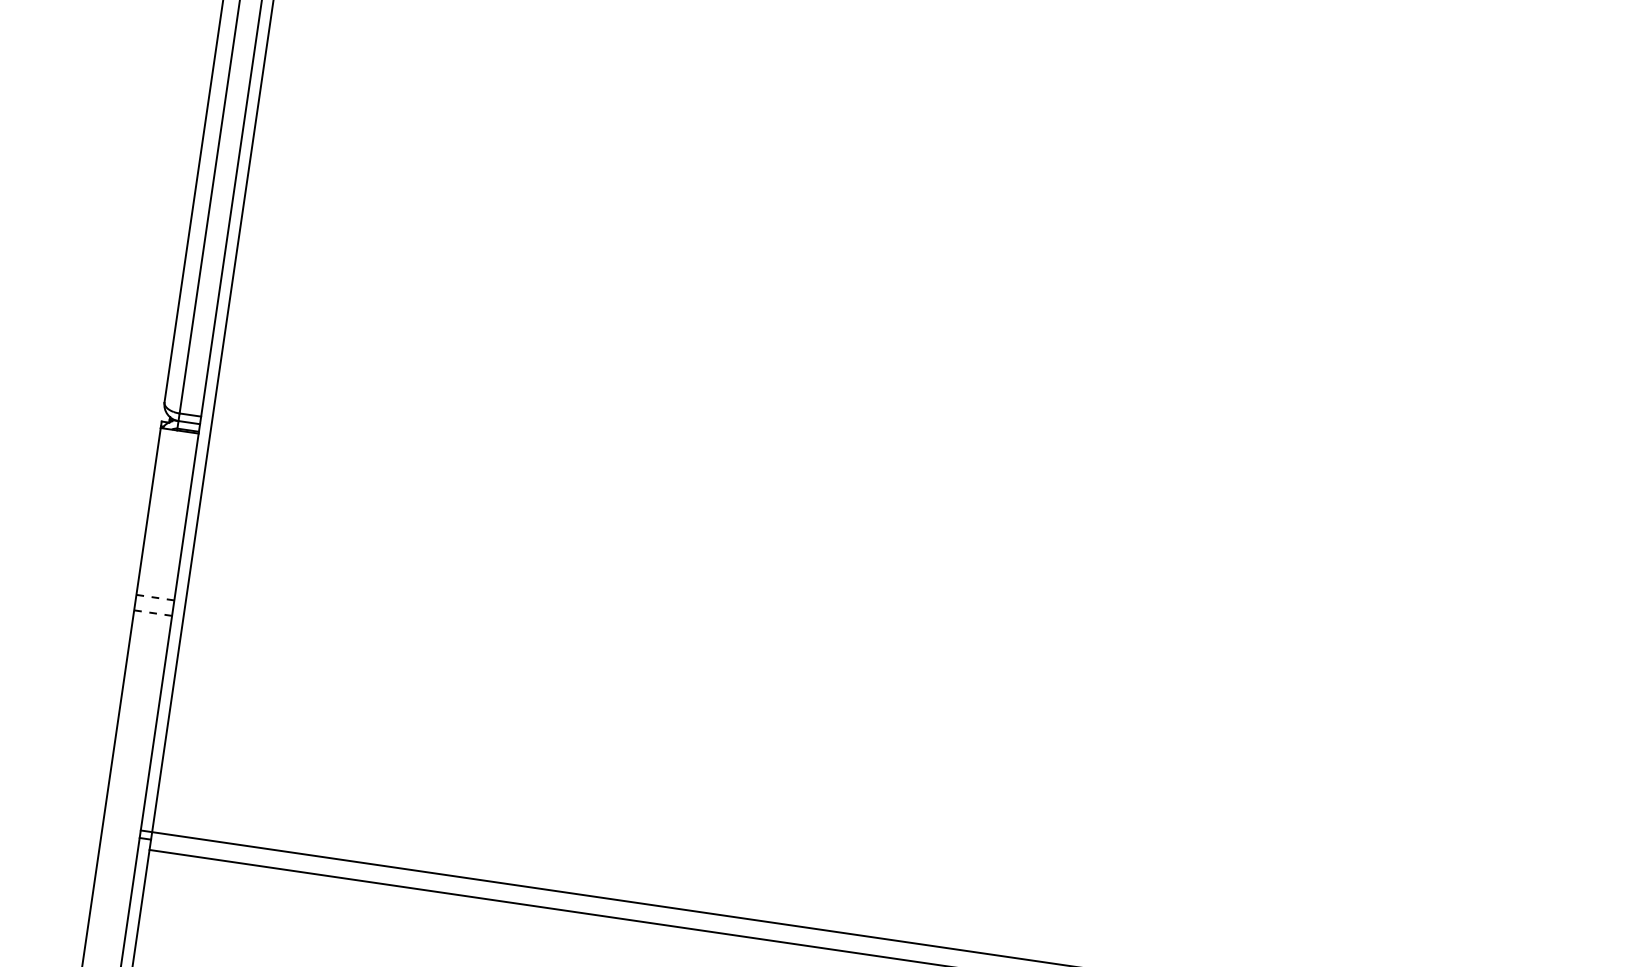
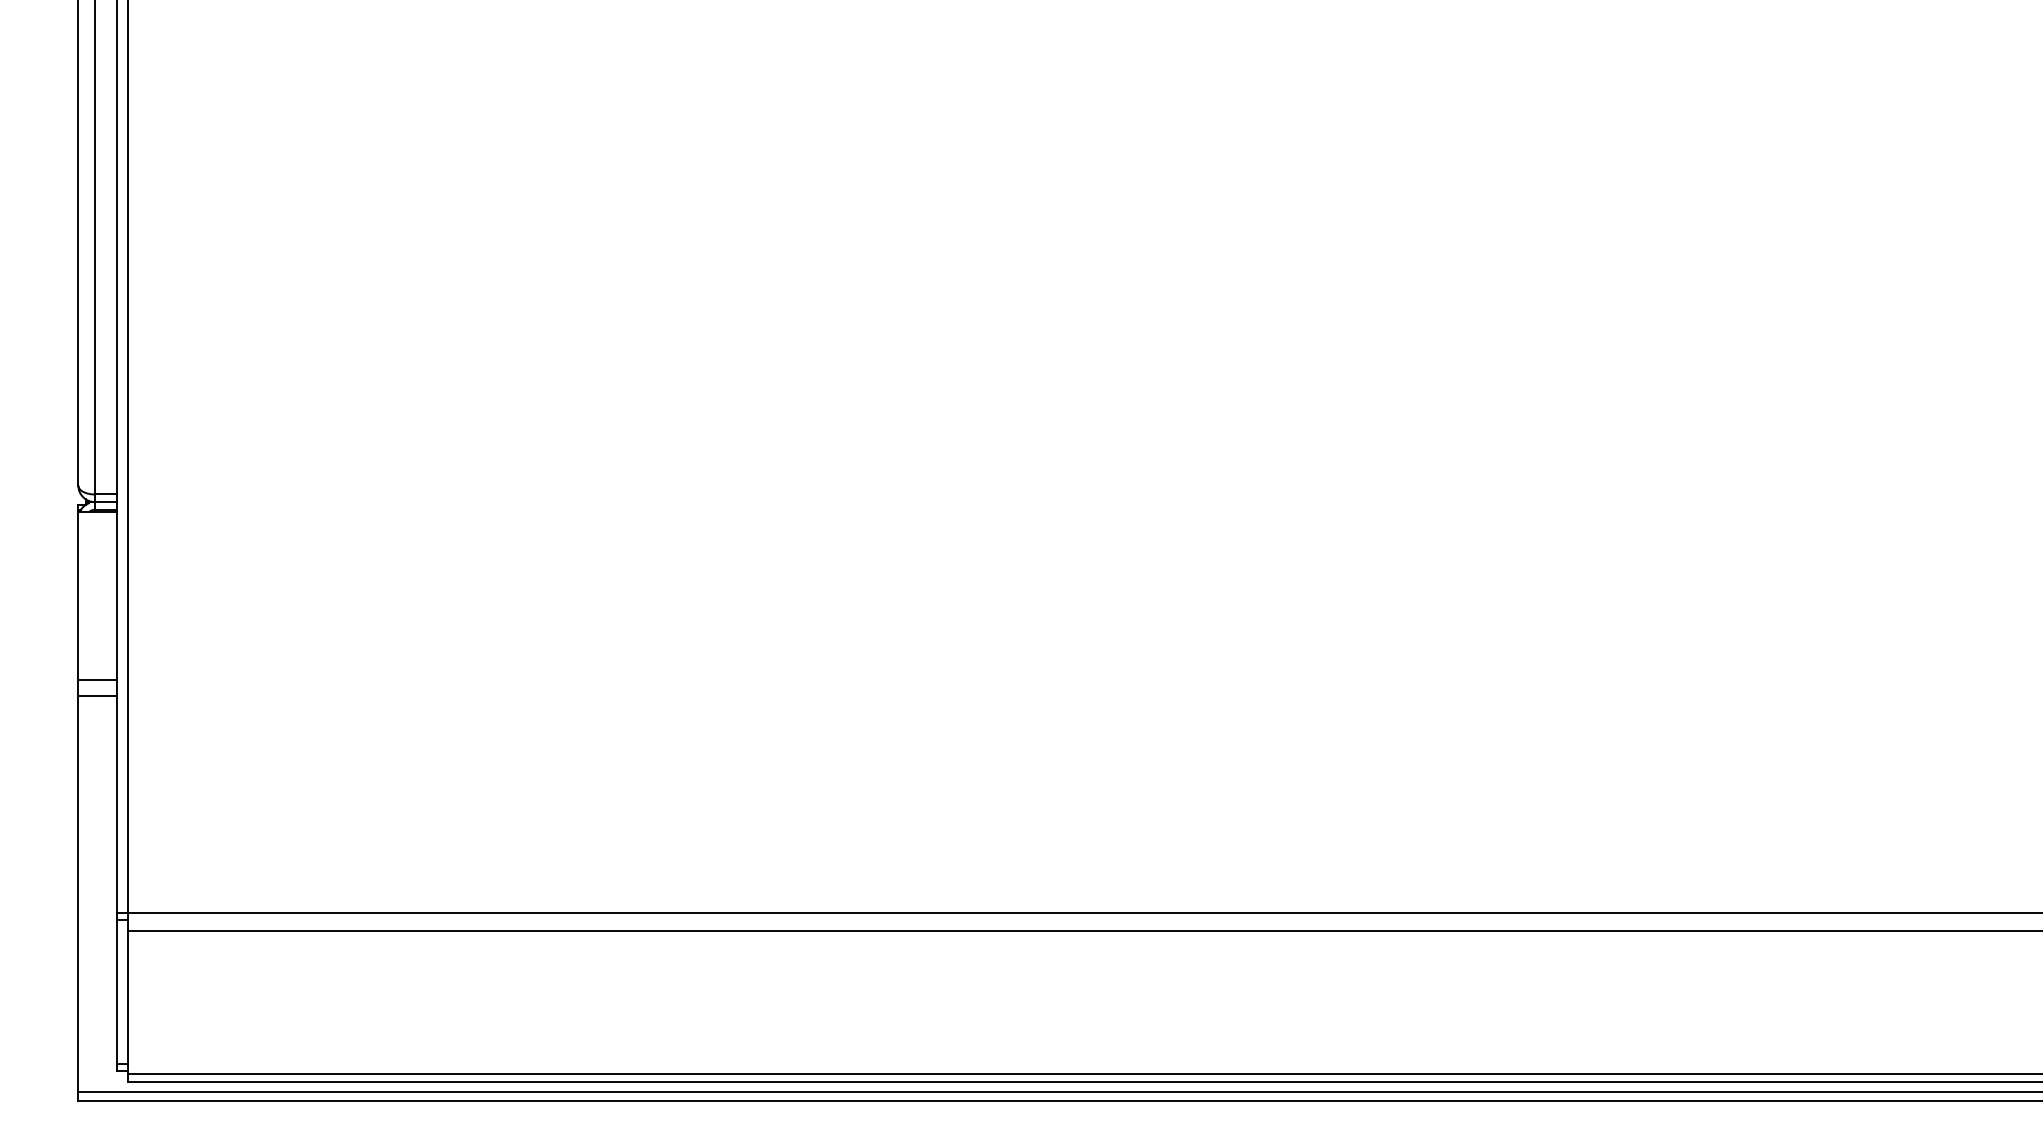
line: (155, 597) -> (97, 680), dashed -> solid
line: (153, 612) -> (97, 695), dashed -> solid

